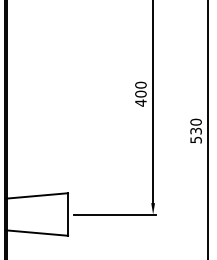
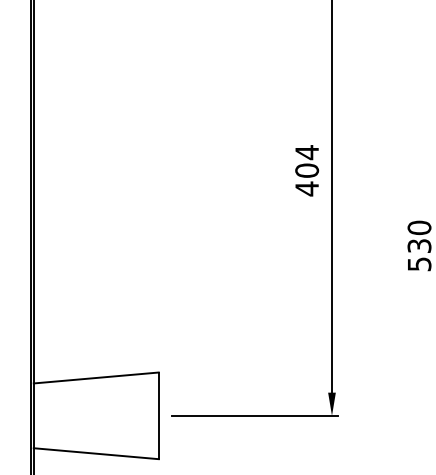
text: (140, 84) -> (306, 151), 400 -> 404

